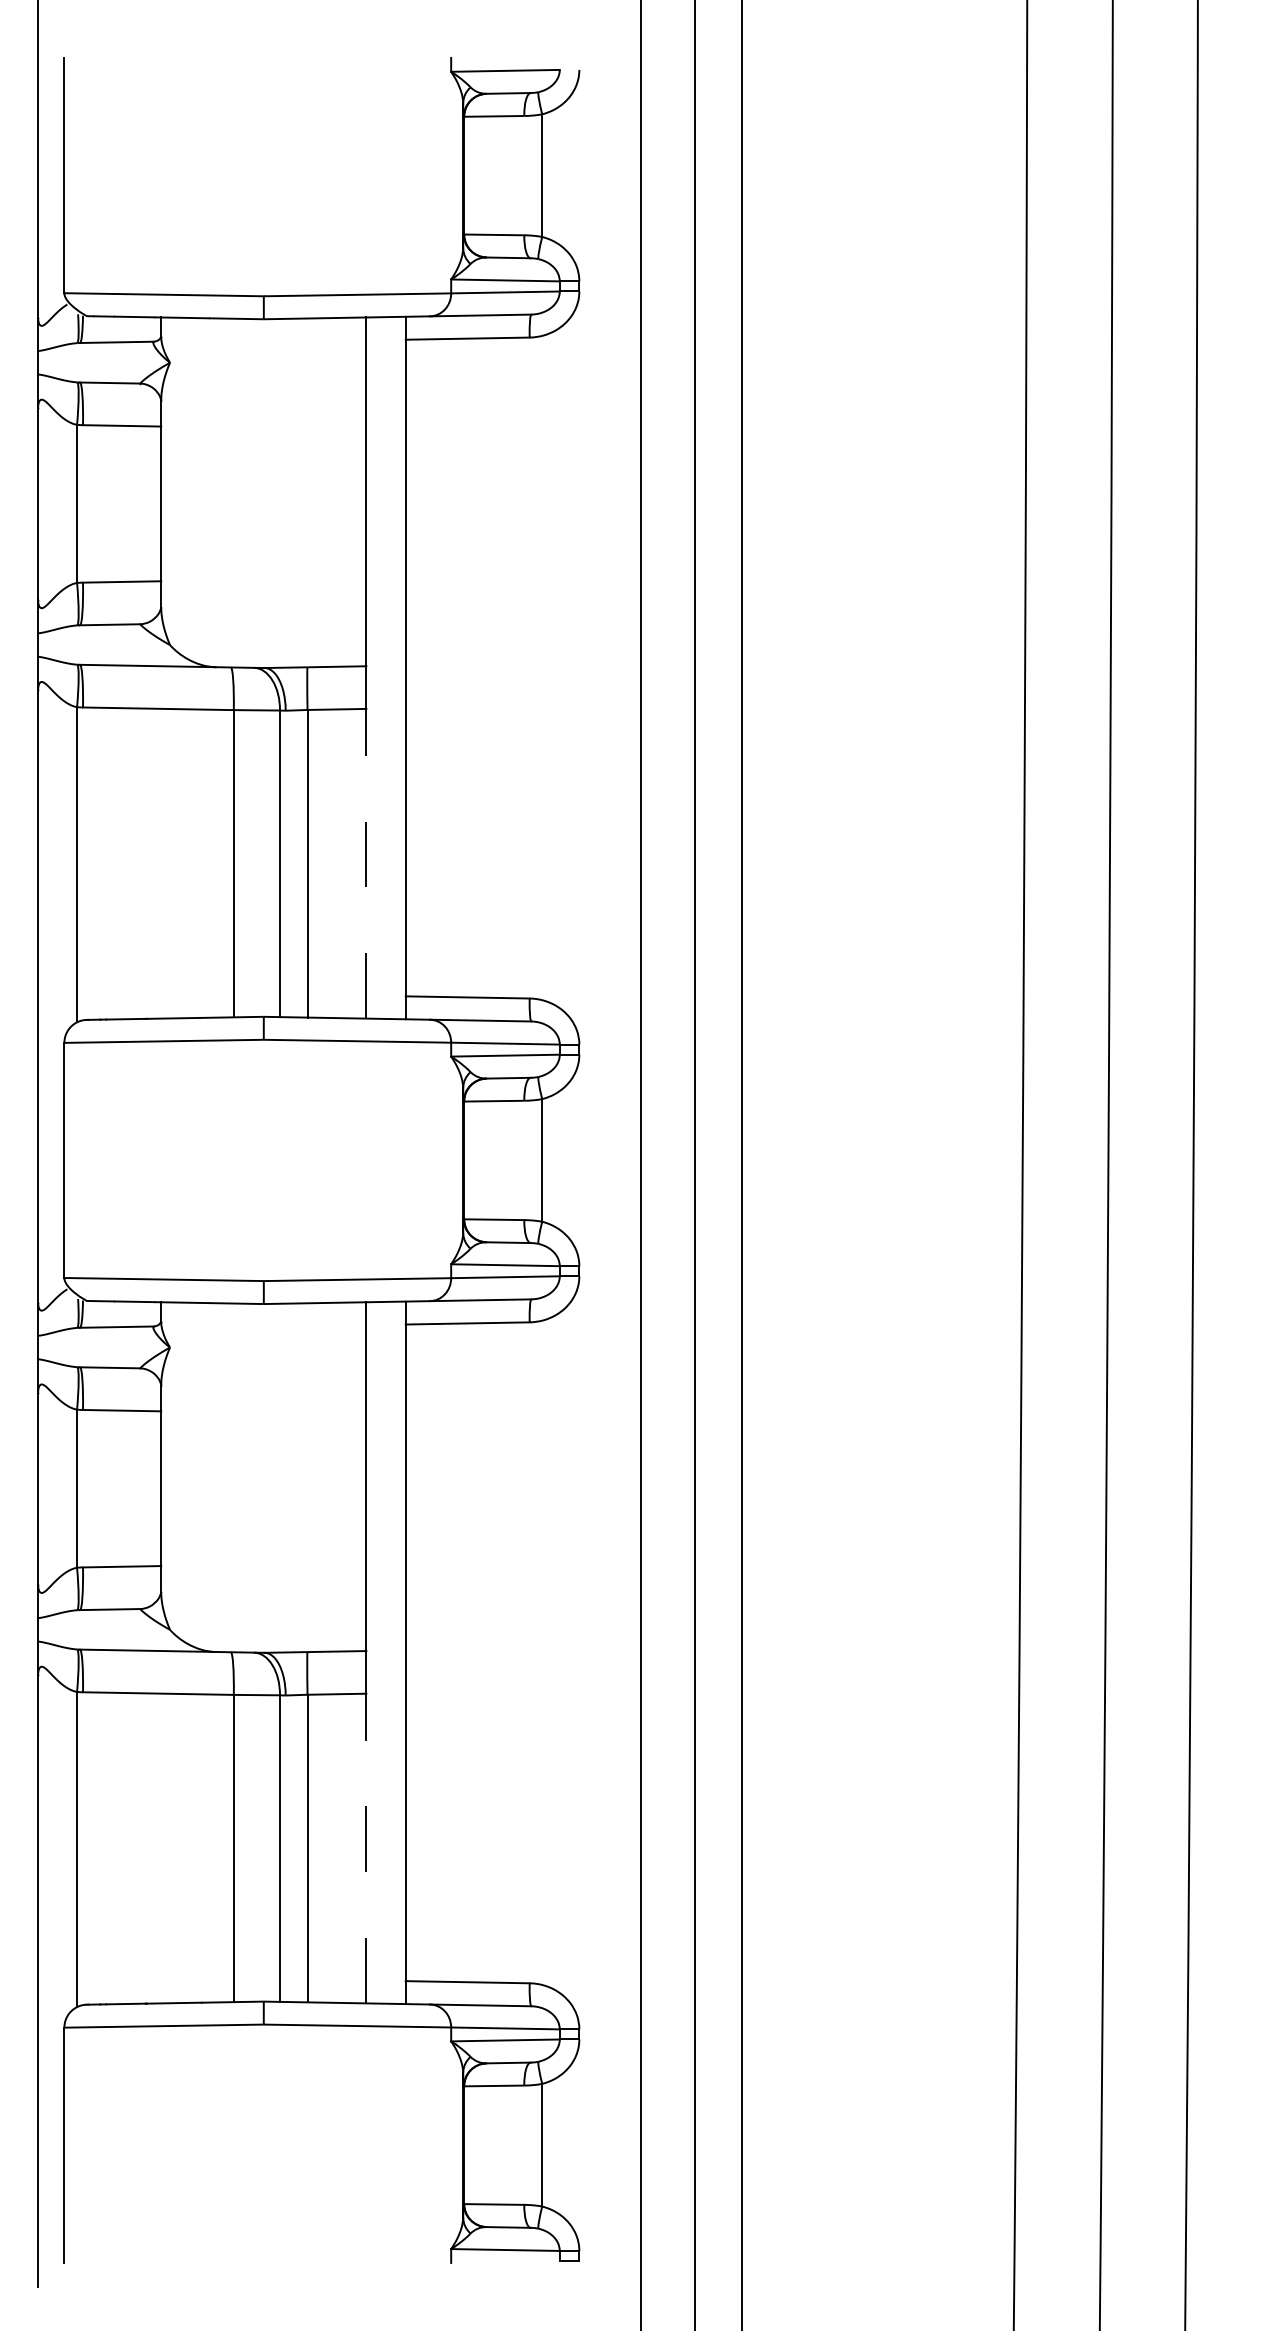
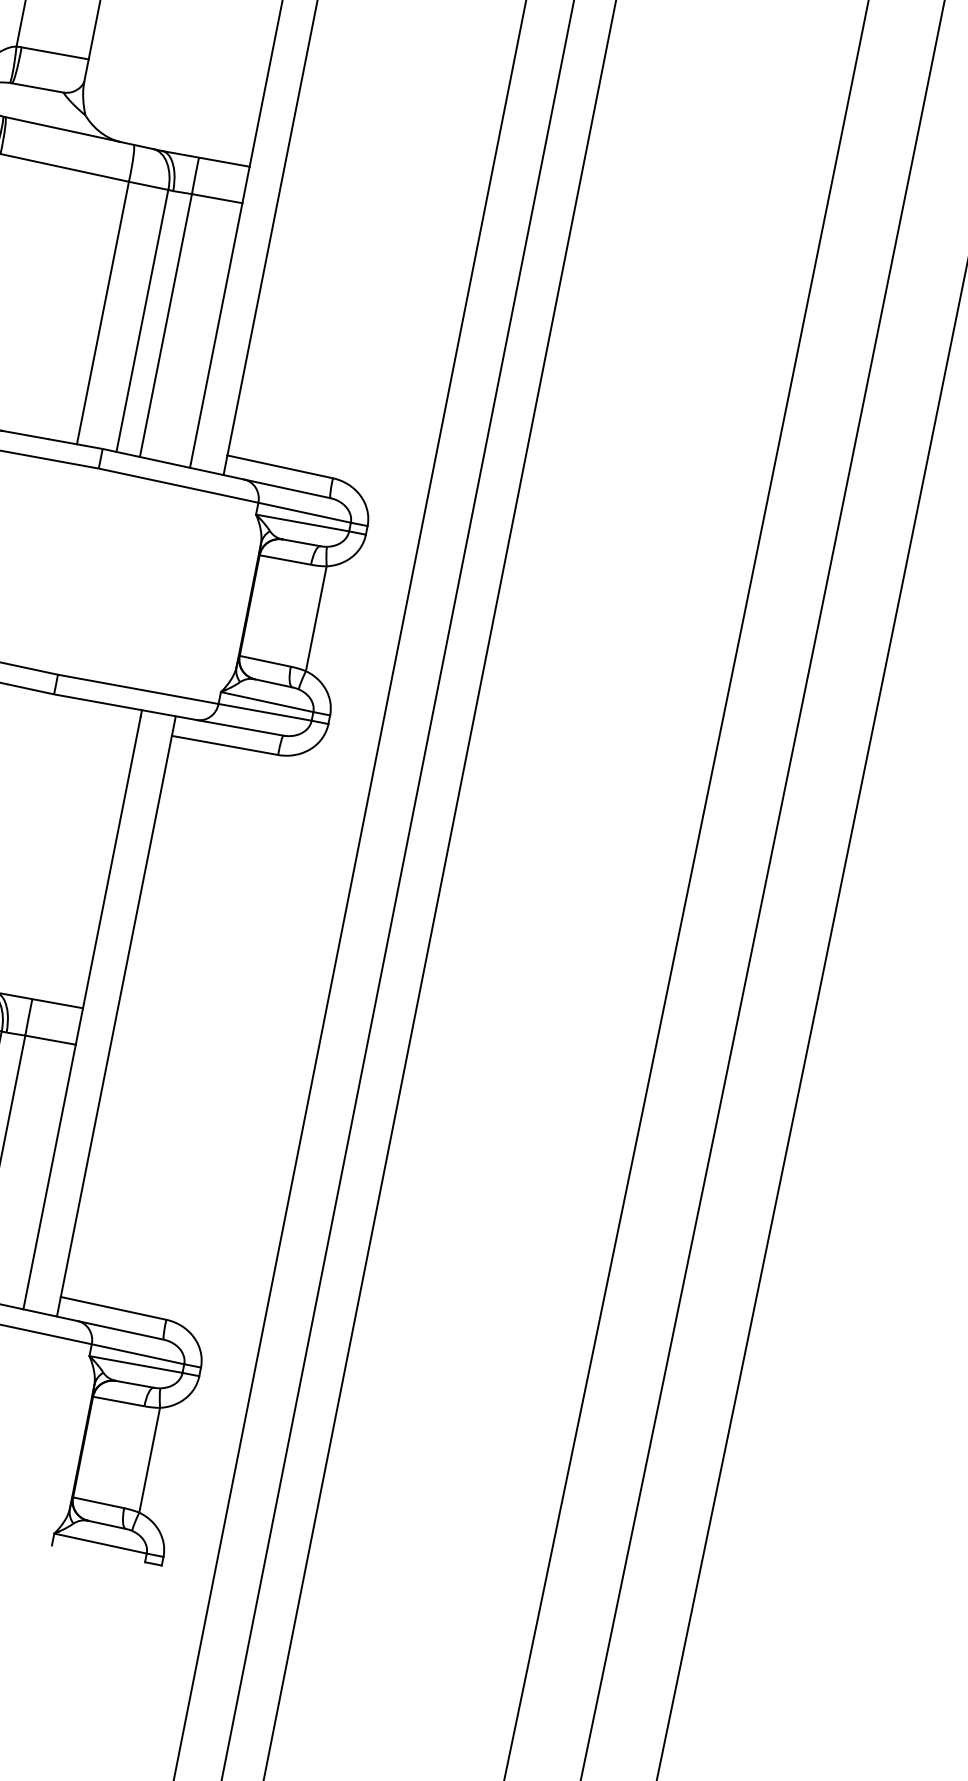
line: (366, 863) -> (216, 335), dashed -> solid
line: (366, 1848) -> (49, 1176), dashed -> solid

